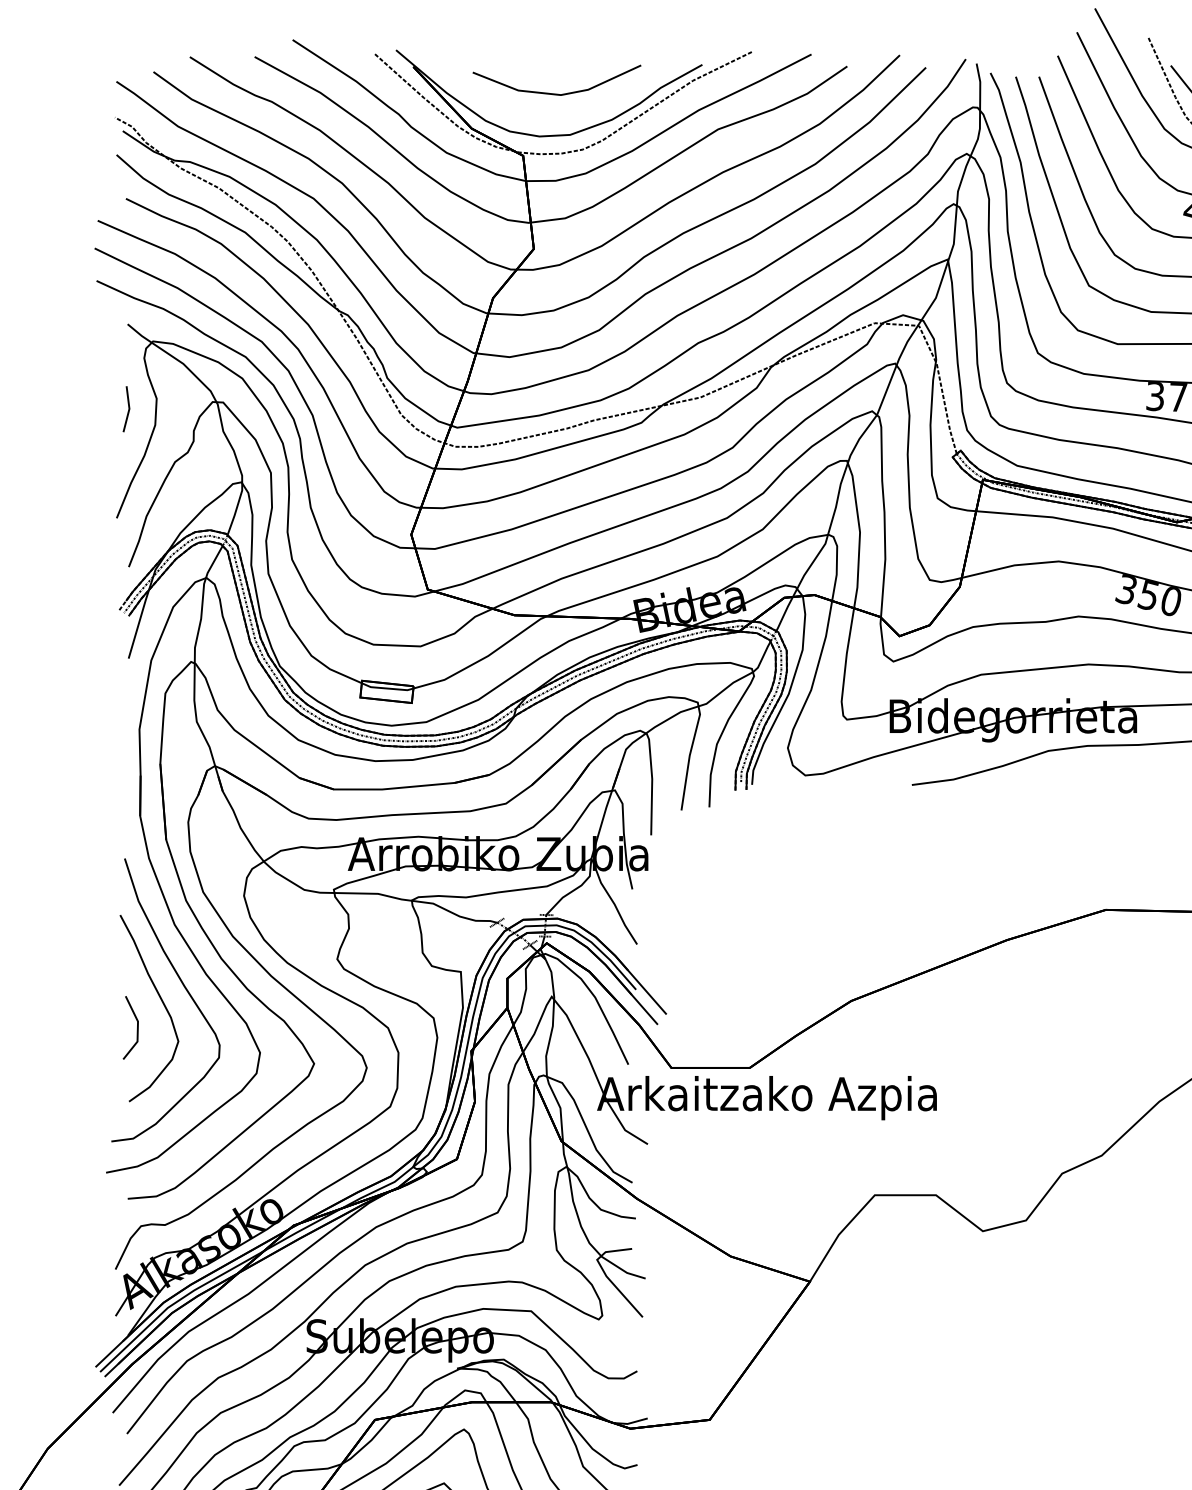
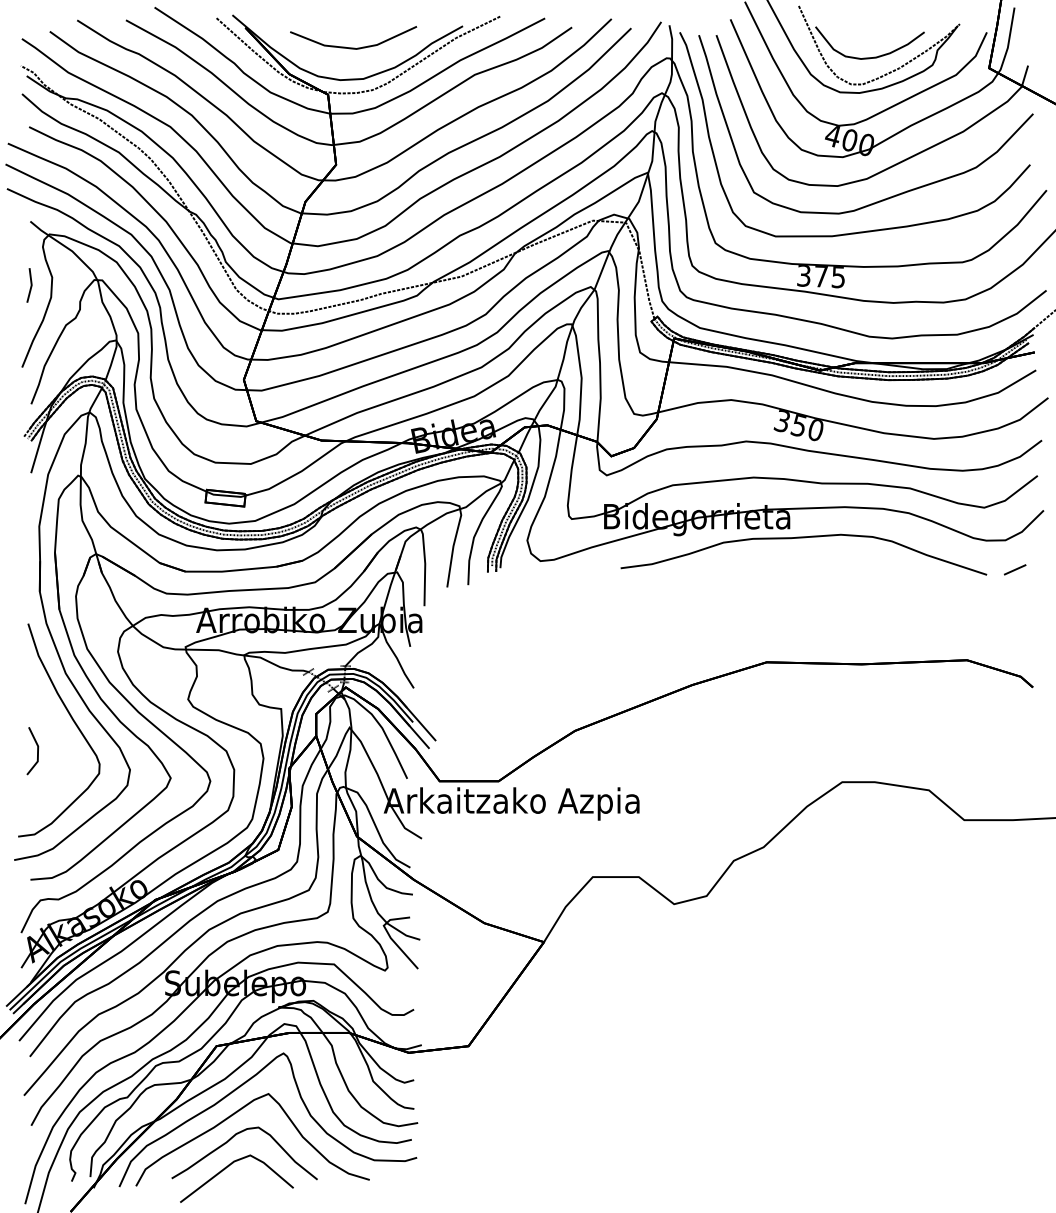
part: (161, 1001) -> (55, 731), removed

